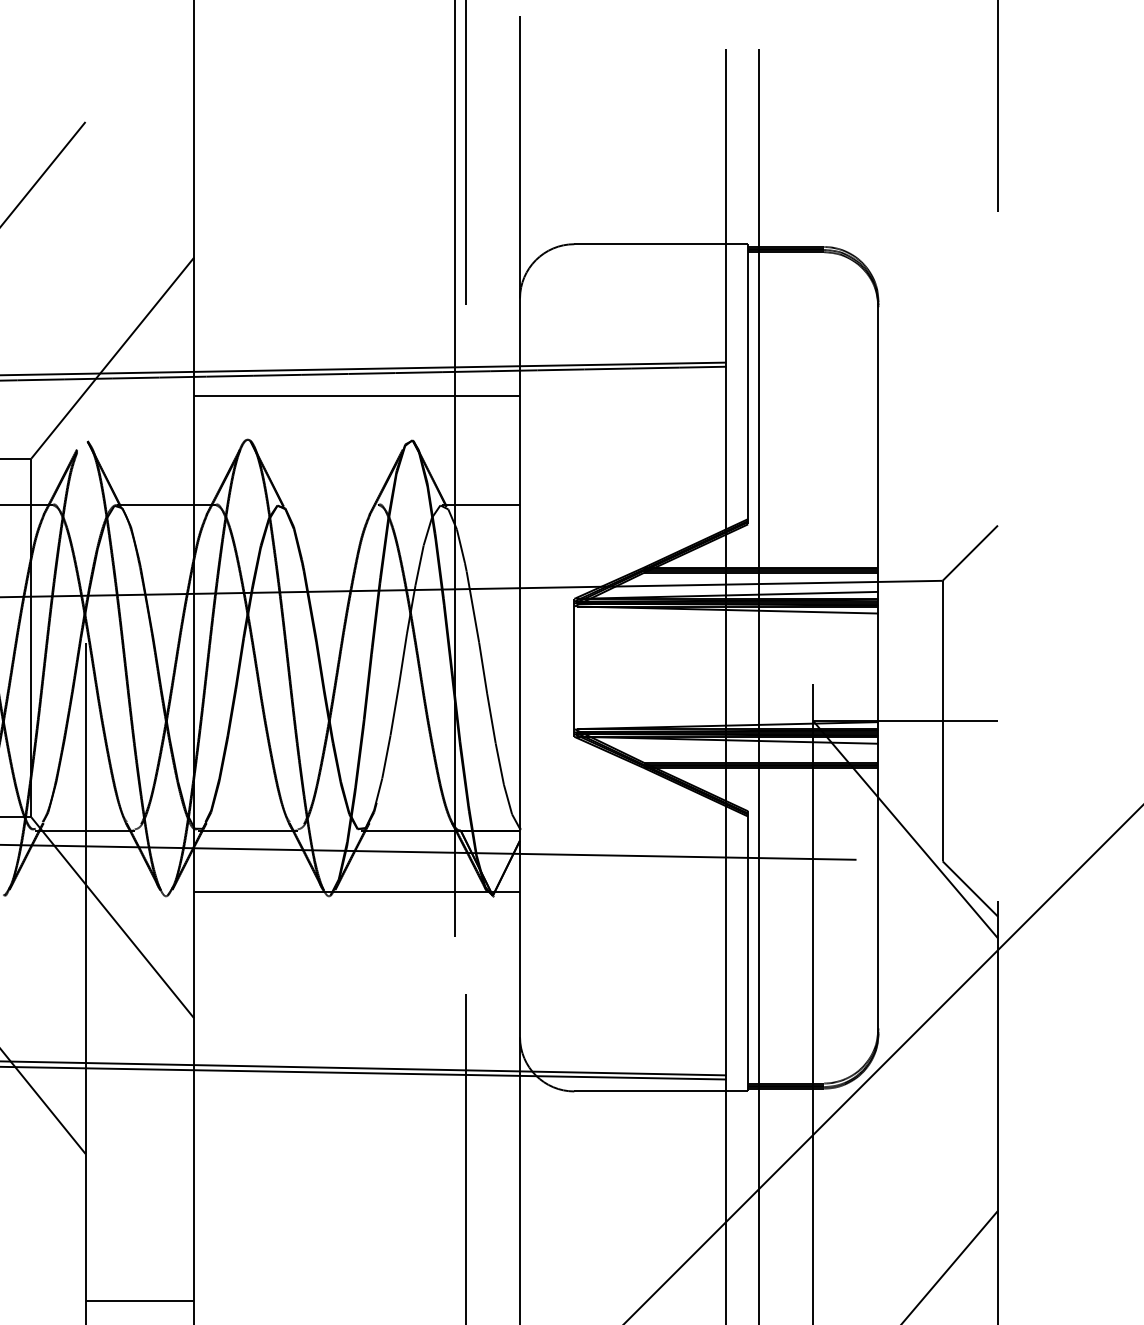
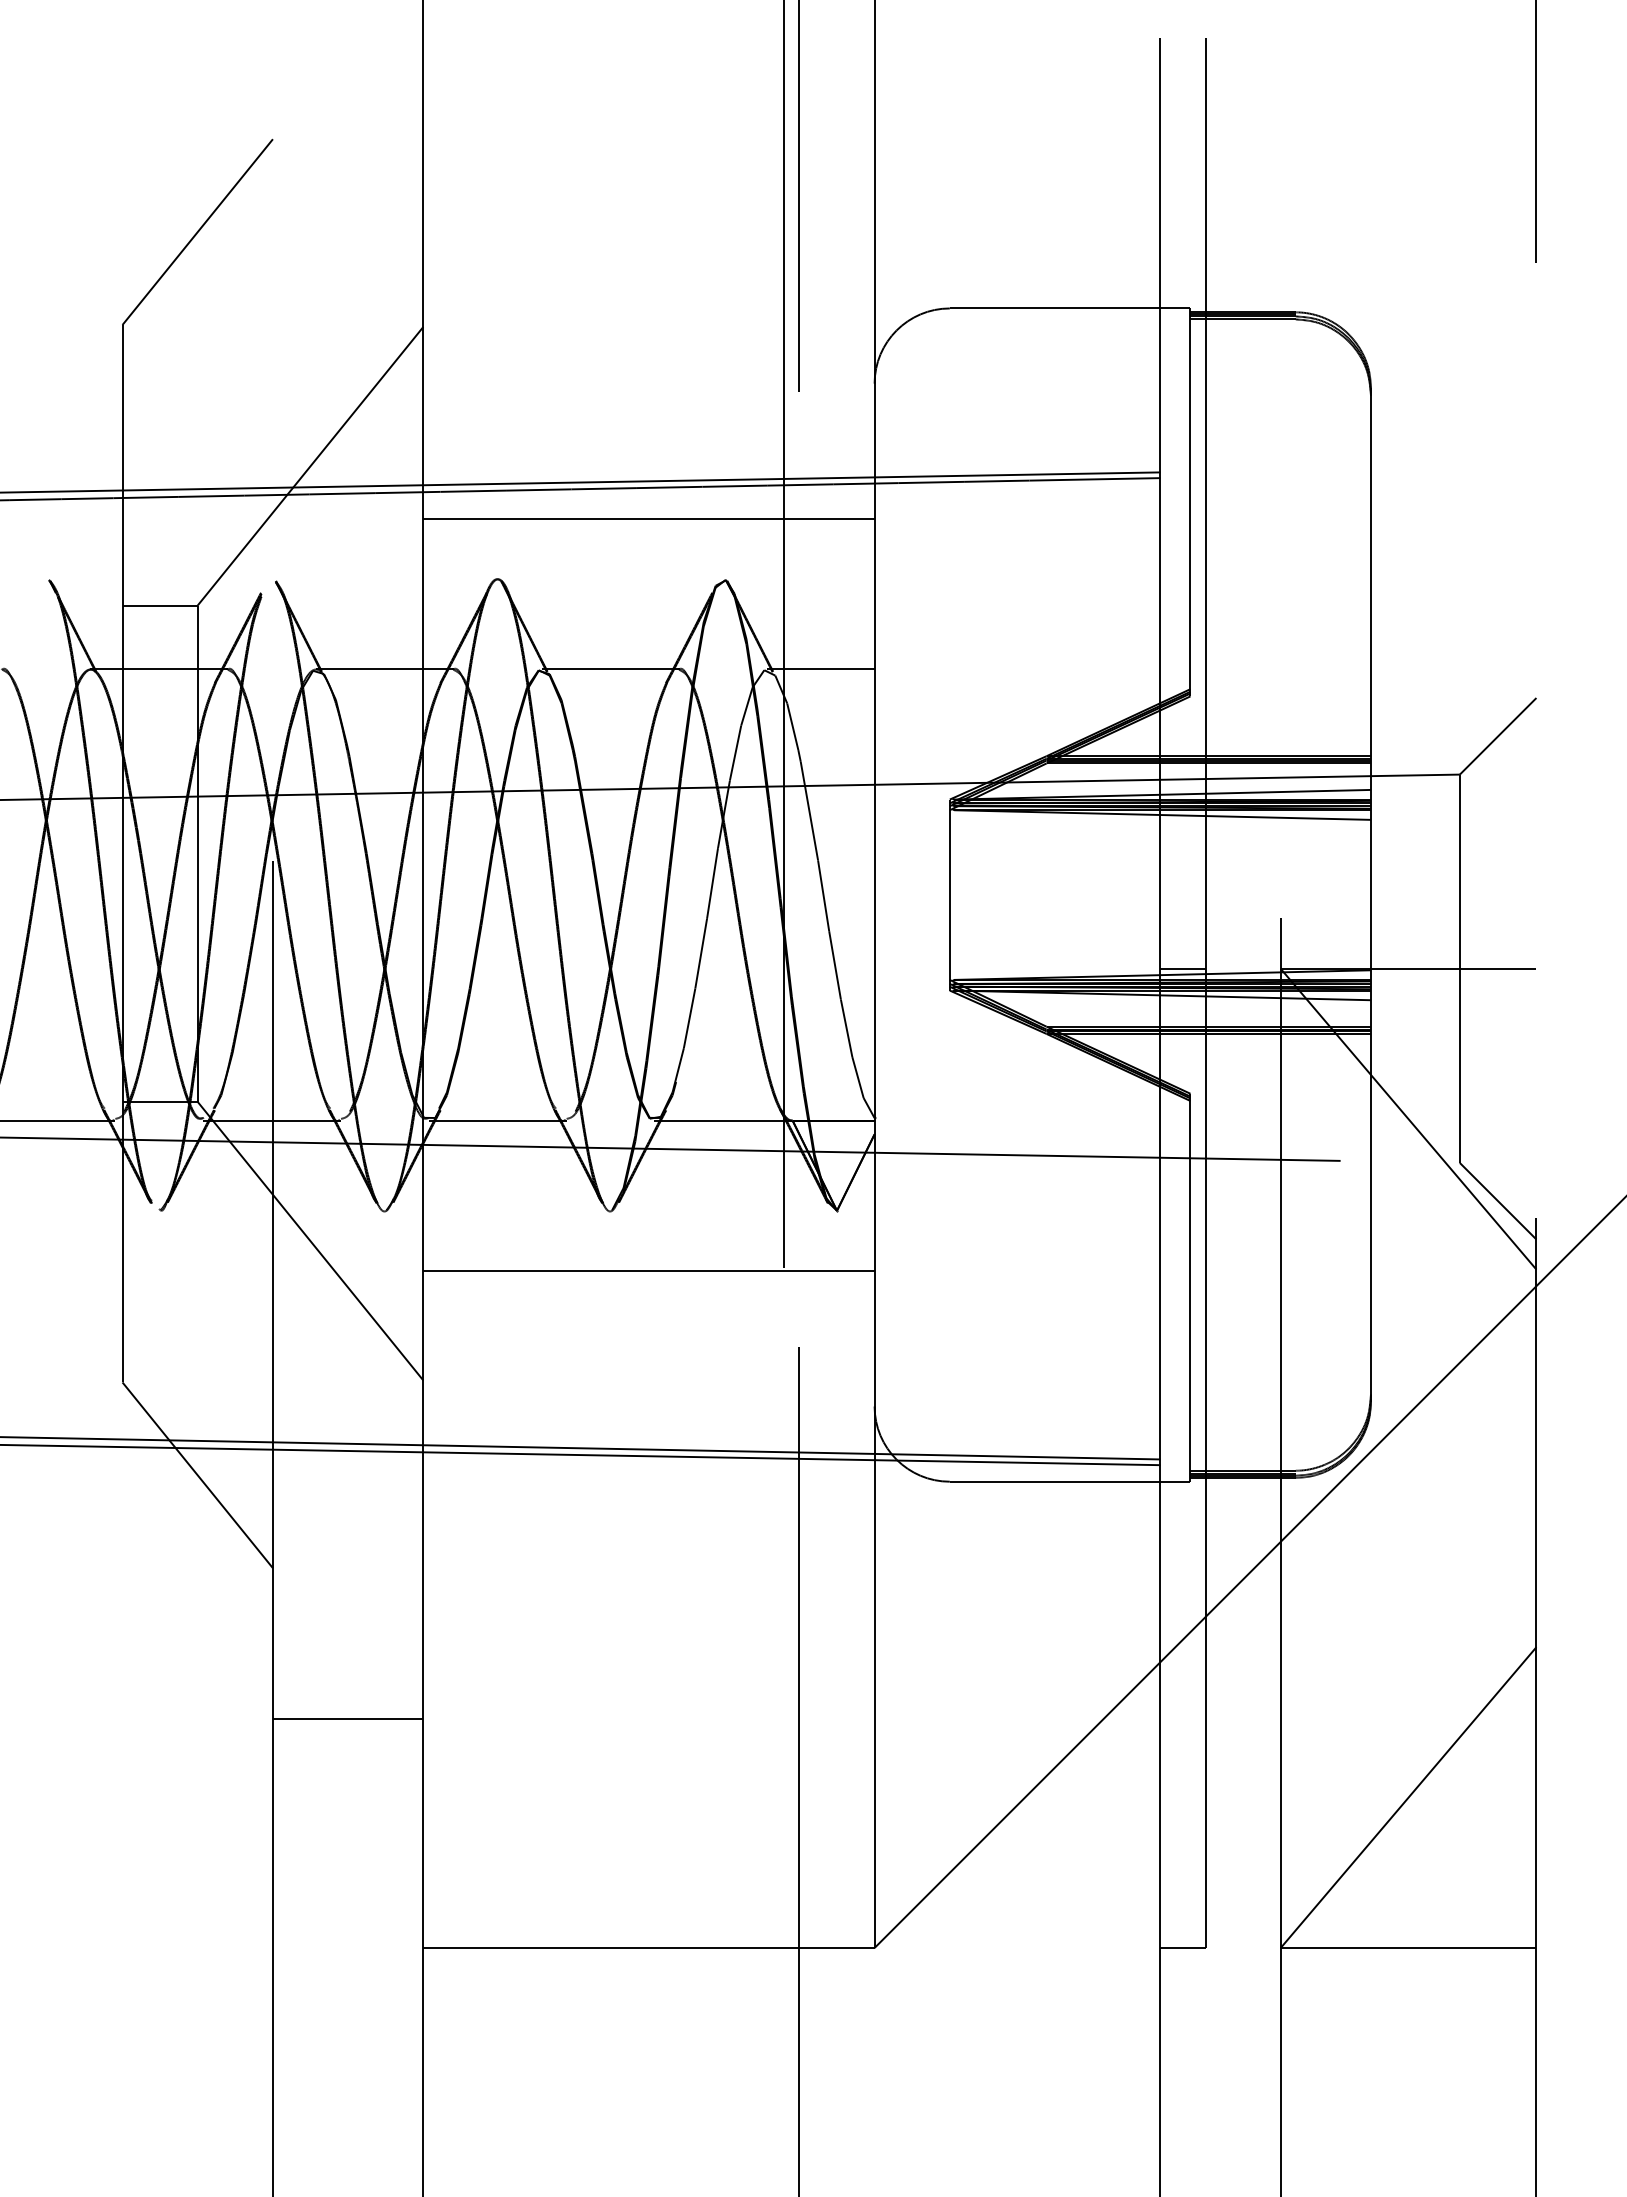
line: (328, 504) -> (609, 669), added
line: (742, 720) -> (1182, 968), added
line: (356, 892) -> (648, 1271), moved
line: (139, 1300) -> (347, 1718), moved

